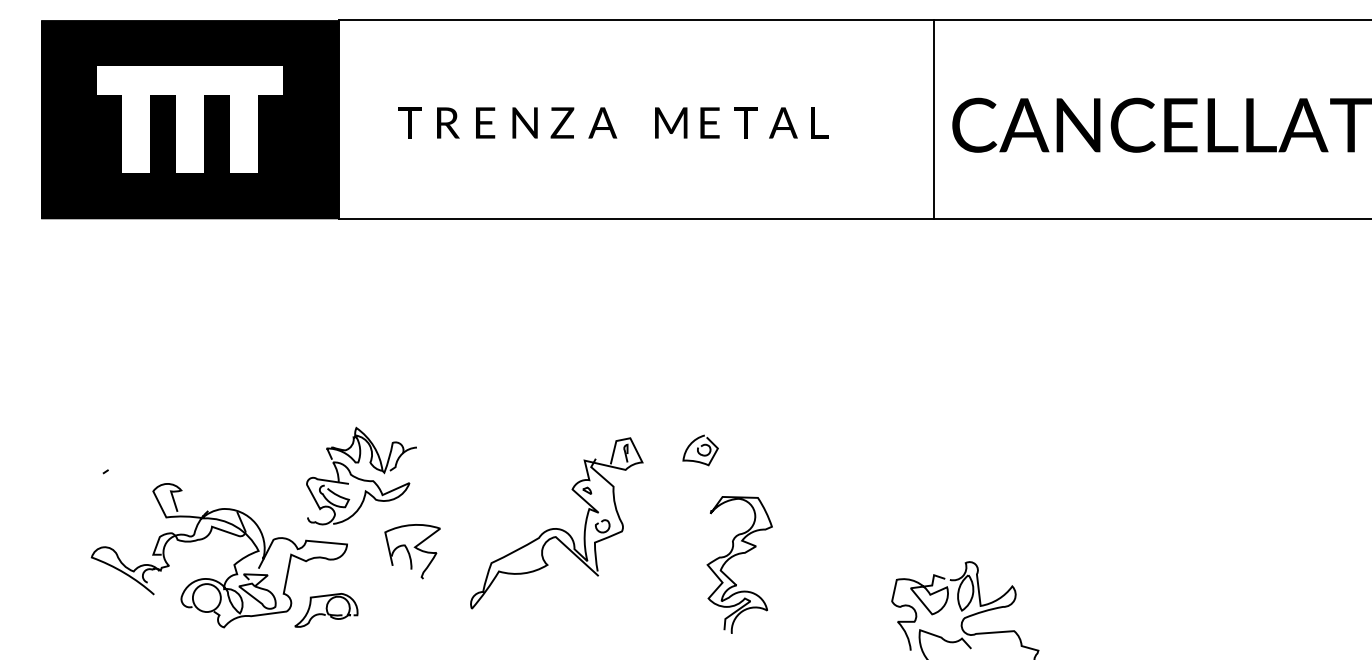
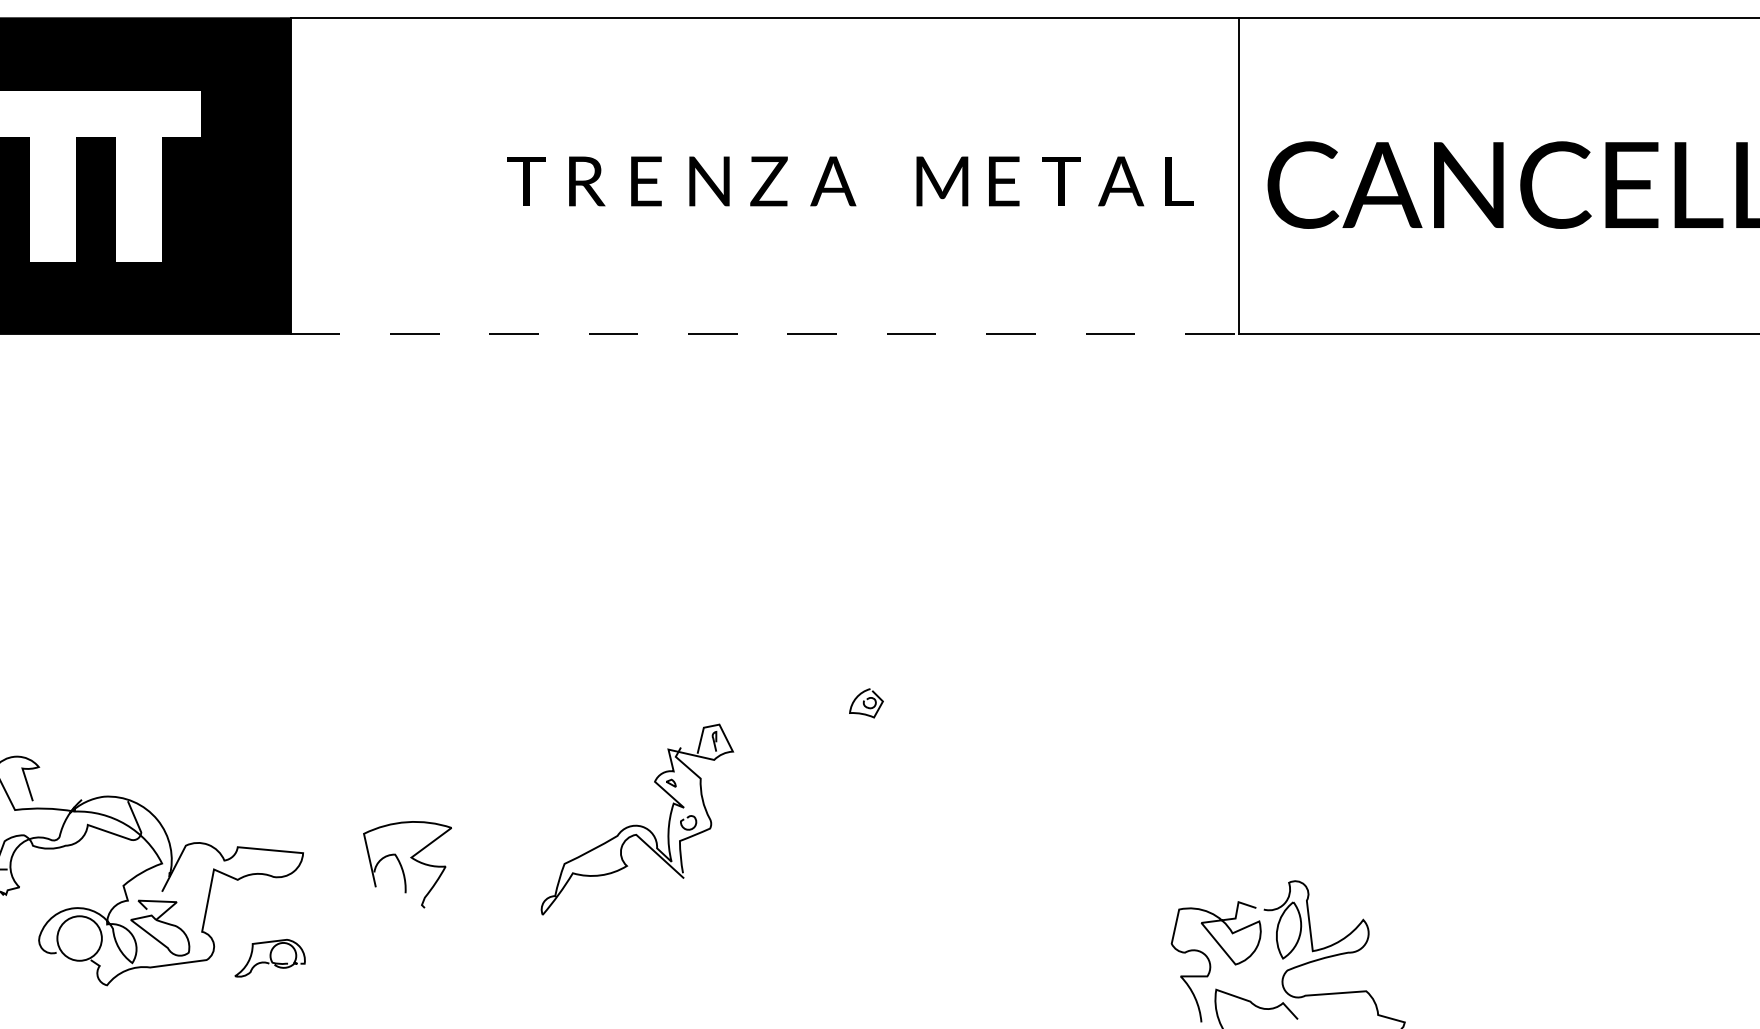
text: (613, 122) -> (850, 180), moved
line: (636, 218) -> (764, 333), solid -> dashed
part: (700, 450) -> (866, 703), size x0.6
part: (361, 475) -> (326, 743), removed
part: (556, 523) -> (636, 819), size x0.7
part: (737, 555) -> (925, 870), removed
part: (326, 610) -> (270, 958), size x0.7

